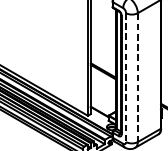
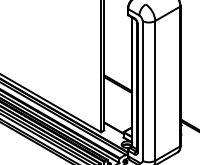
line: (126, 77) -> (142, 90), dashed -> solid
line: (138, 77) -> (155, 90), dashed -> solid

